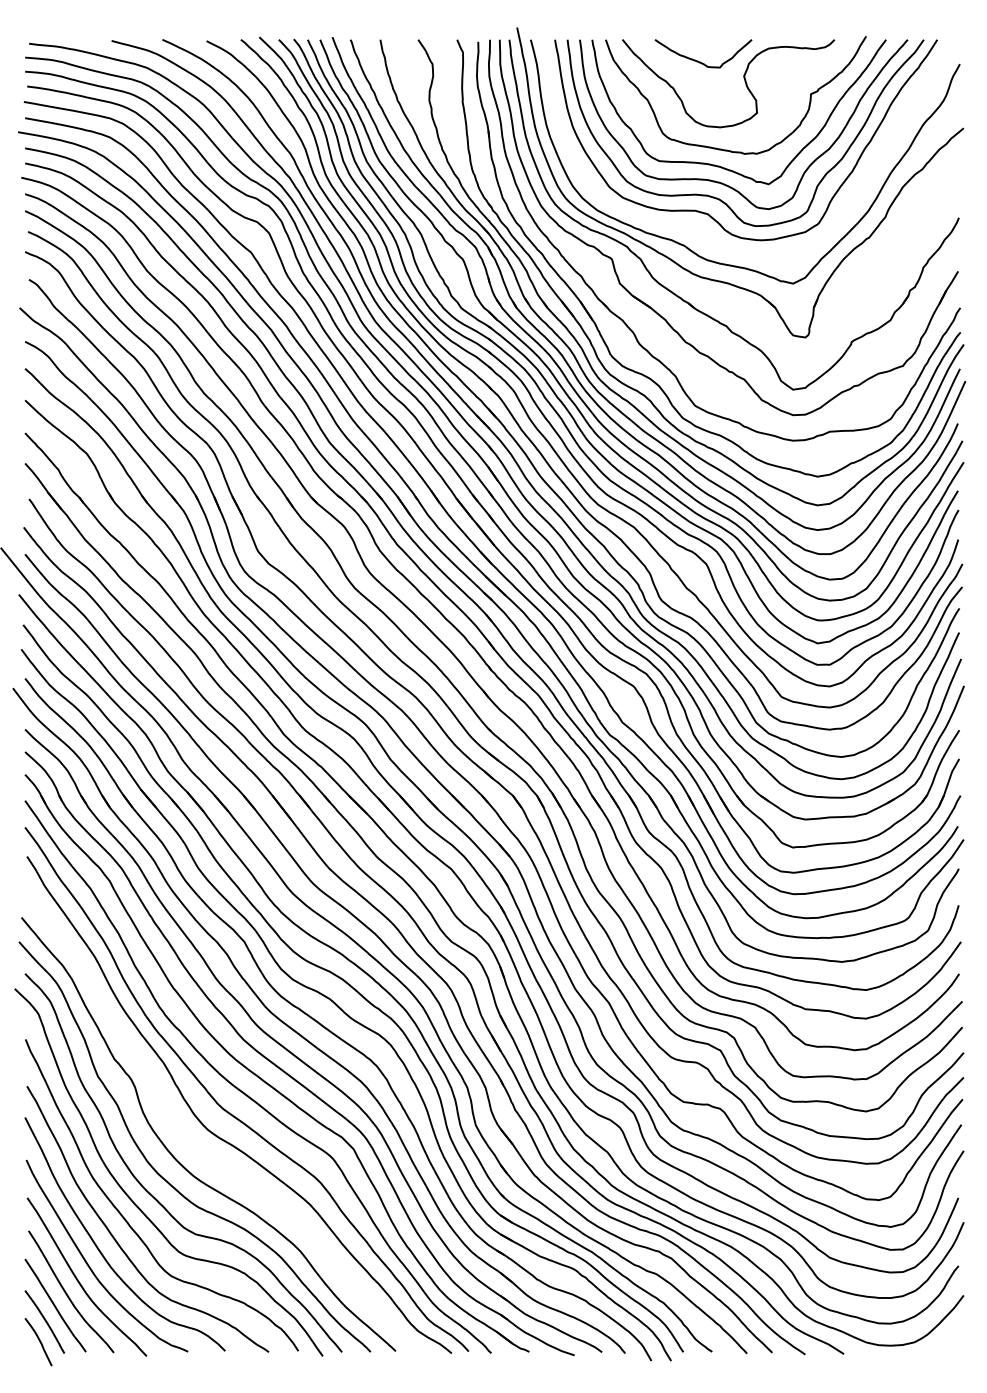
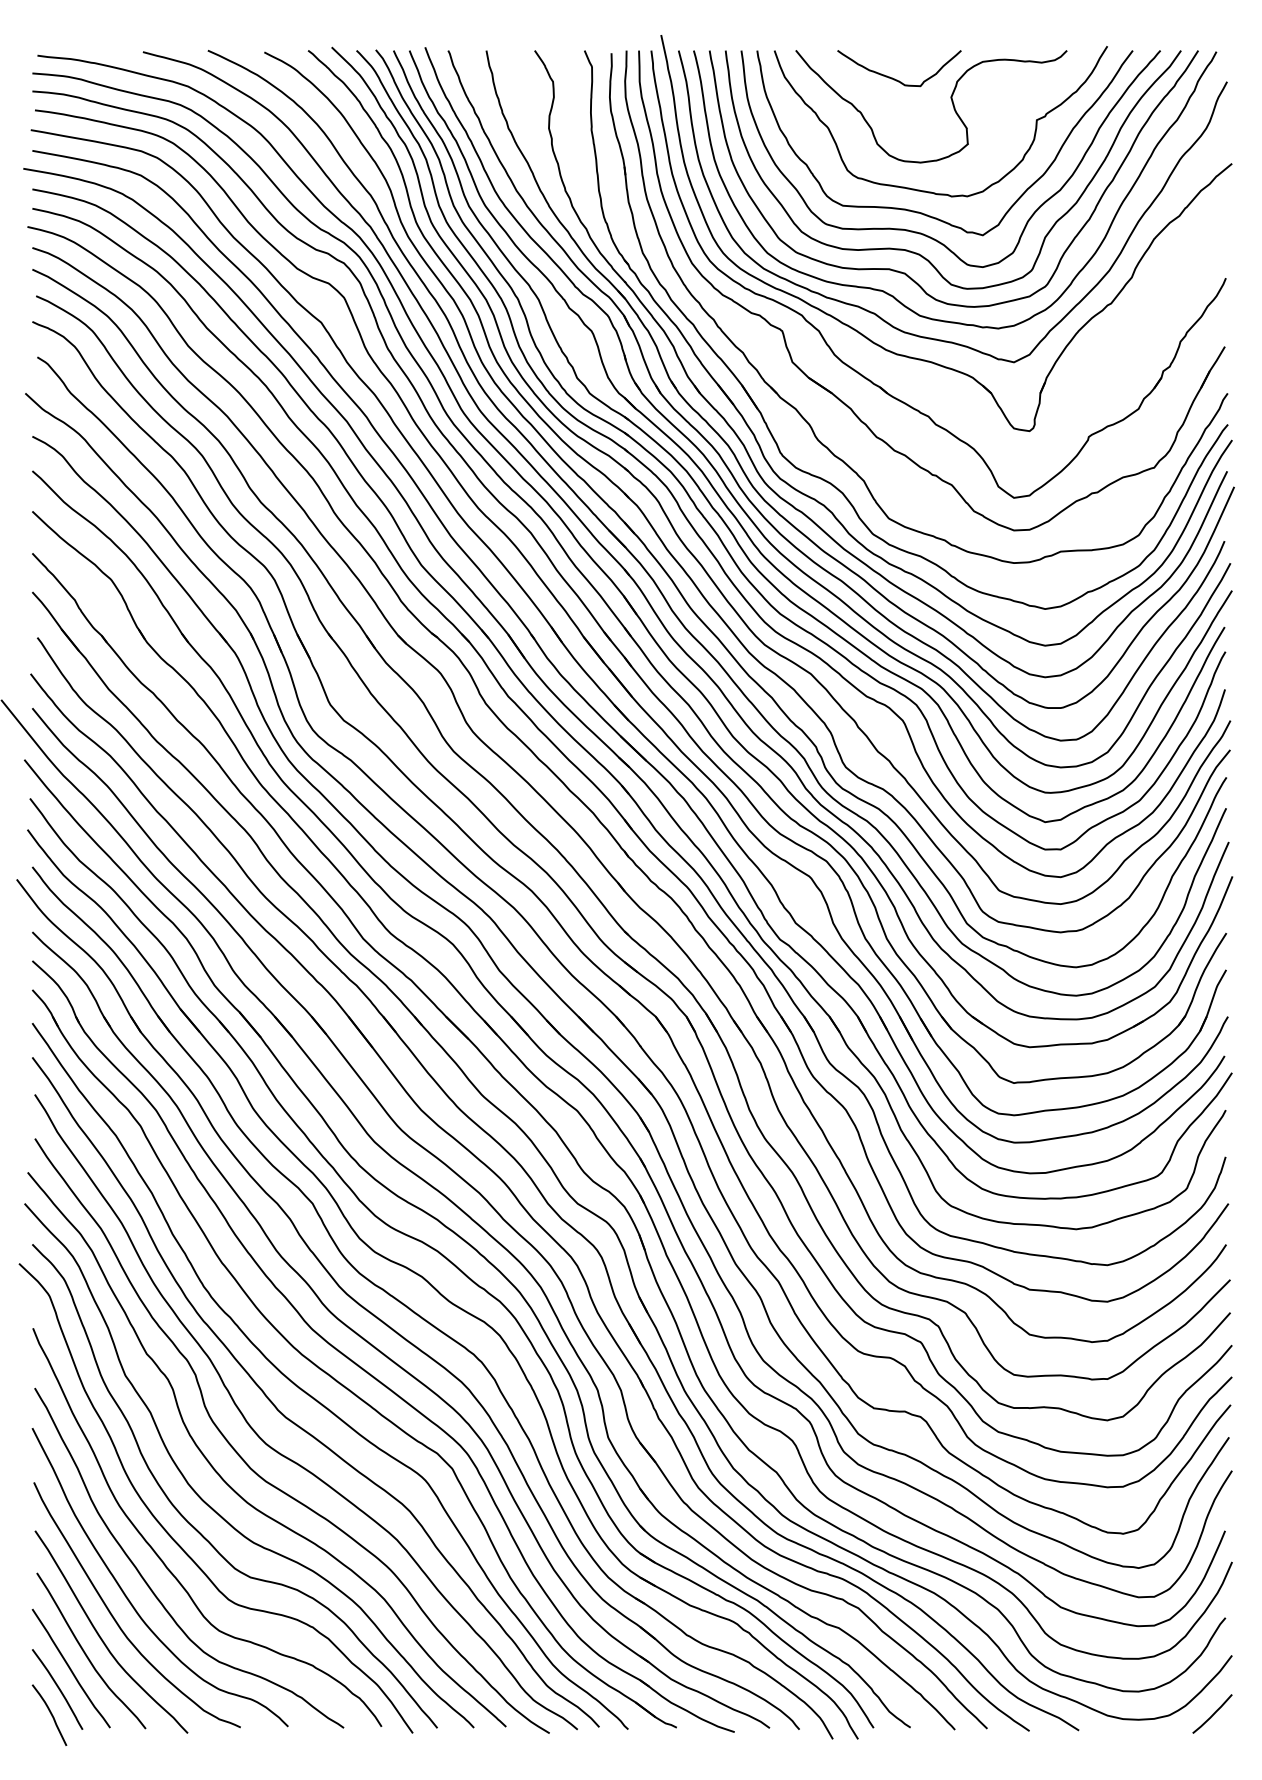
curve: (698, 231) -> (893, 295), added
curve: (203, 1154) -> (260, 1475), added
line: (949, 1340) -> (1213, 1713), added

